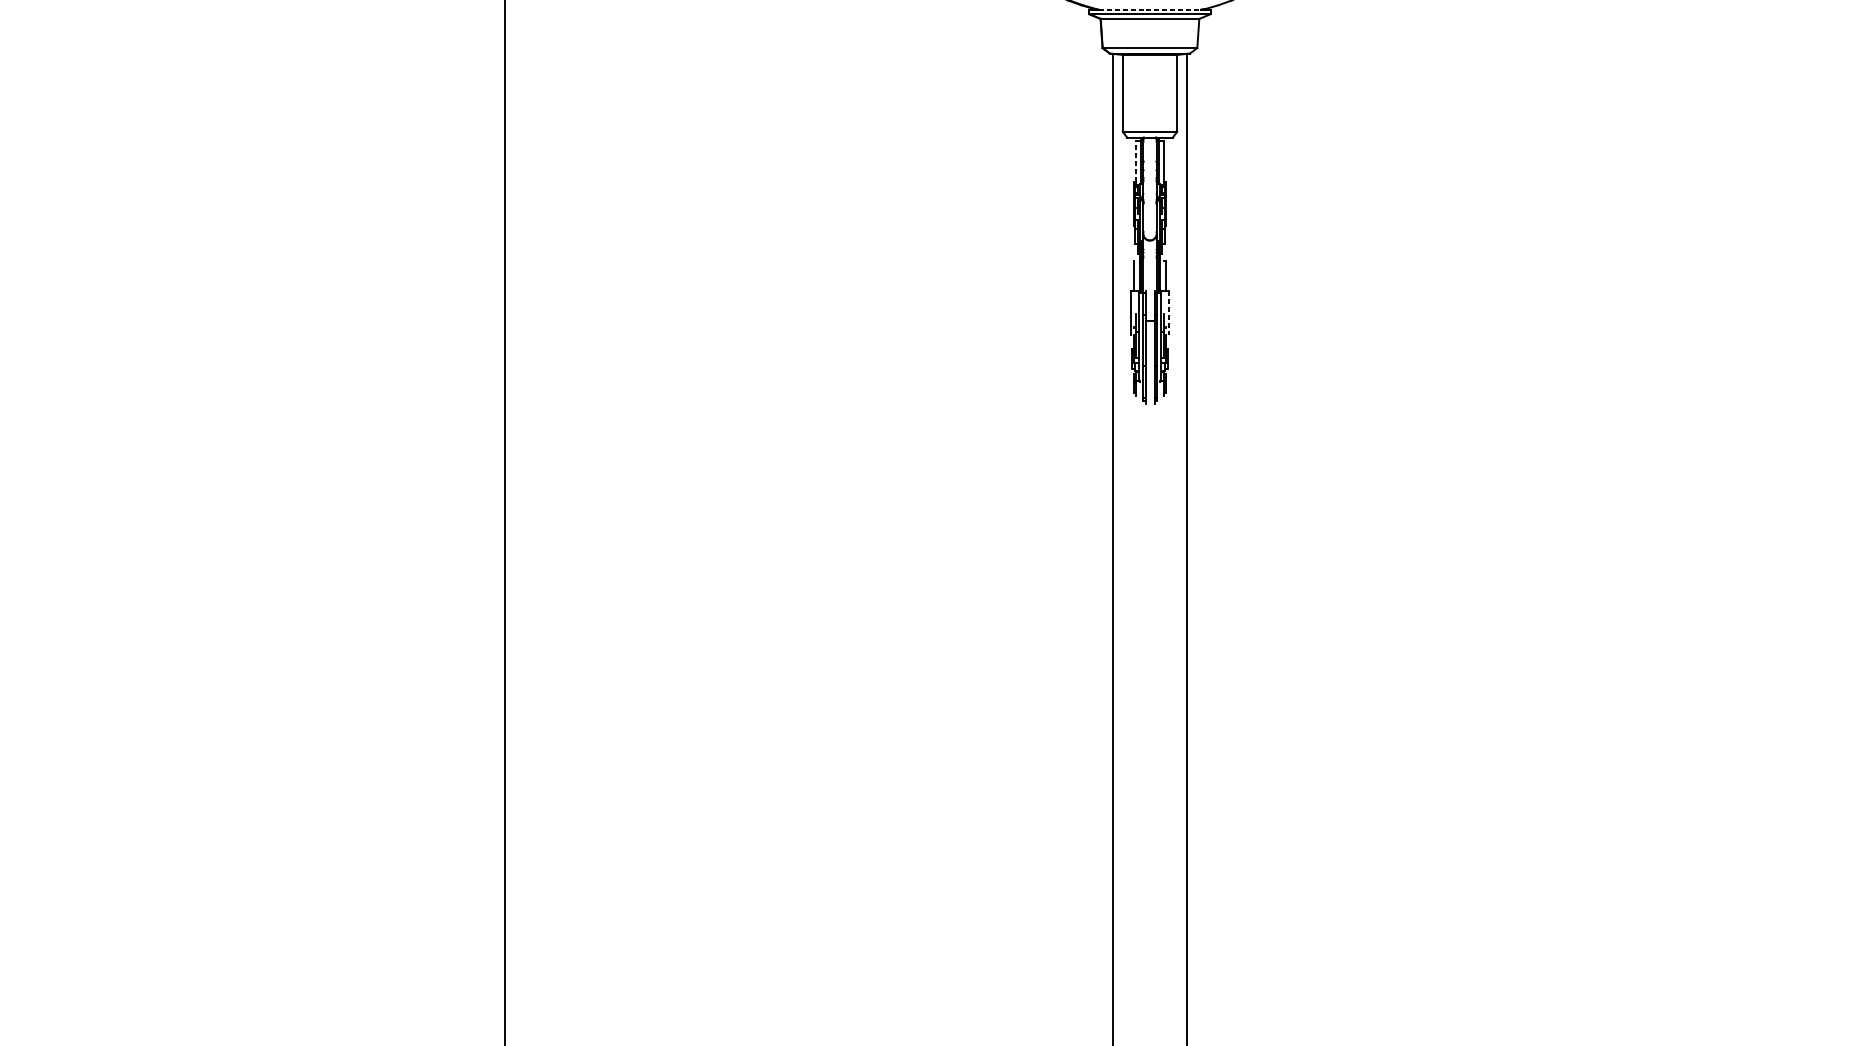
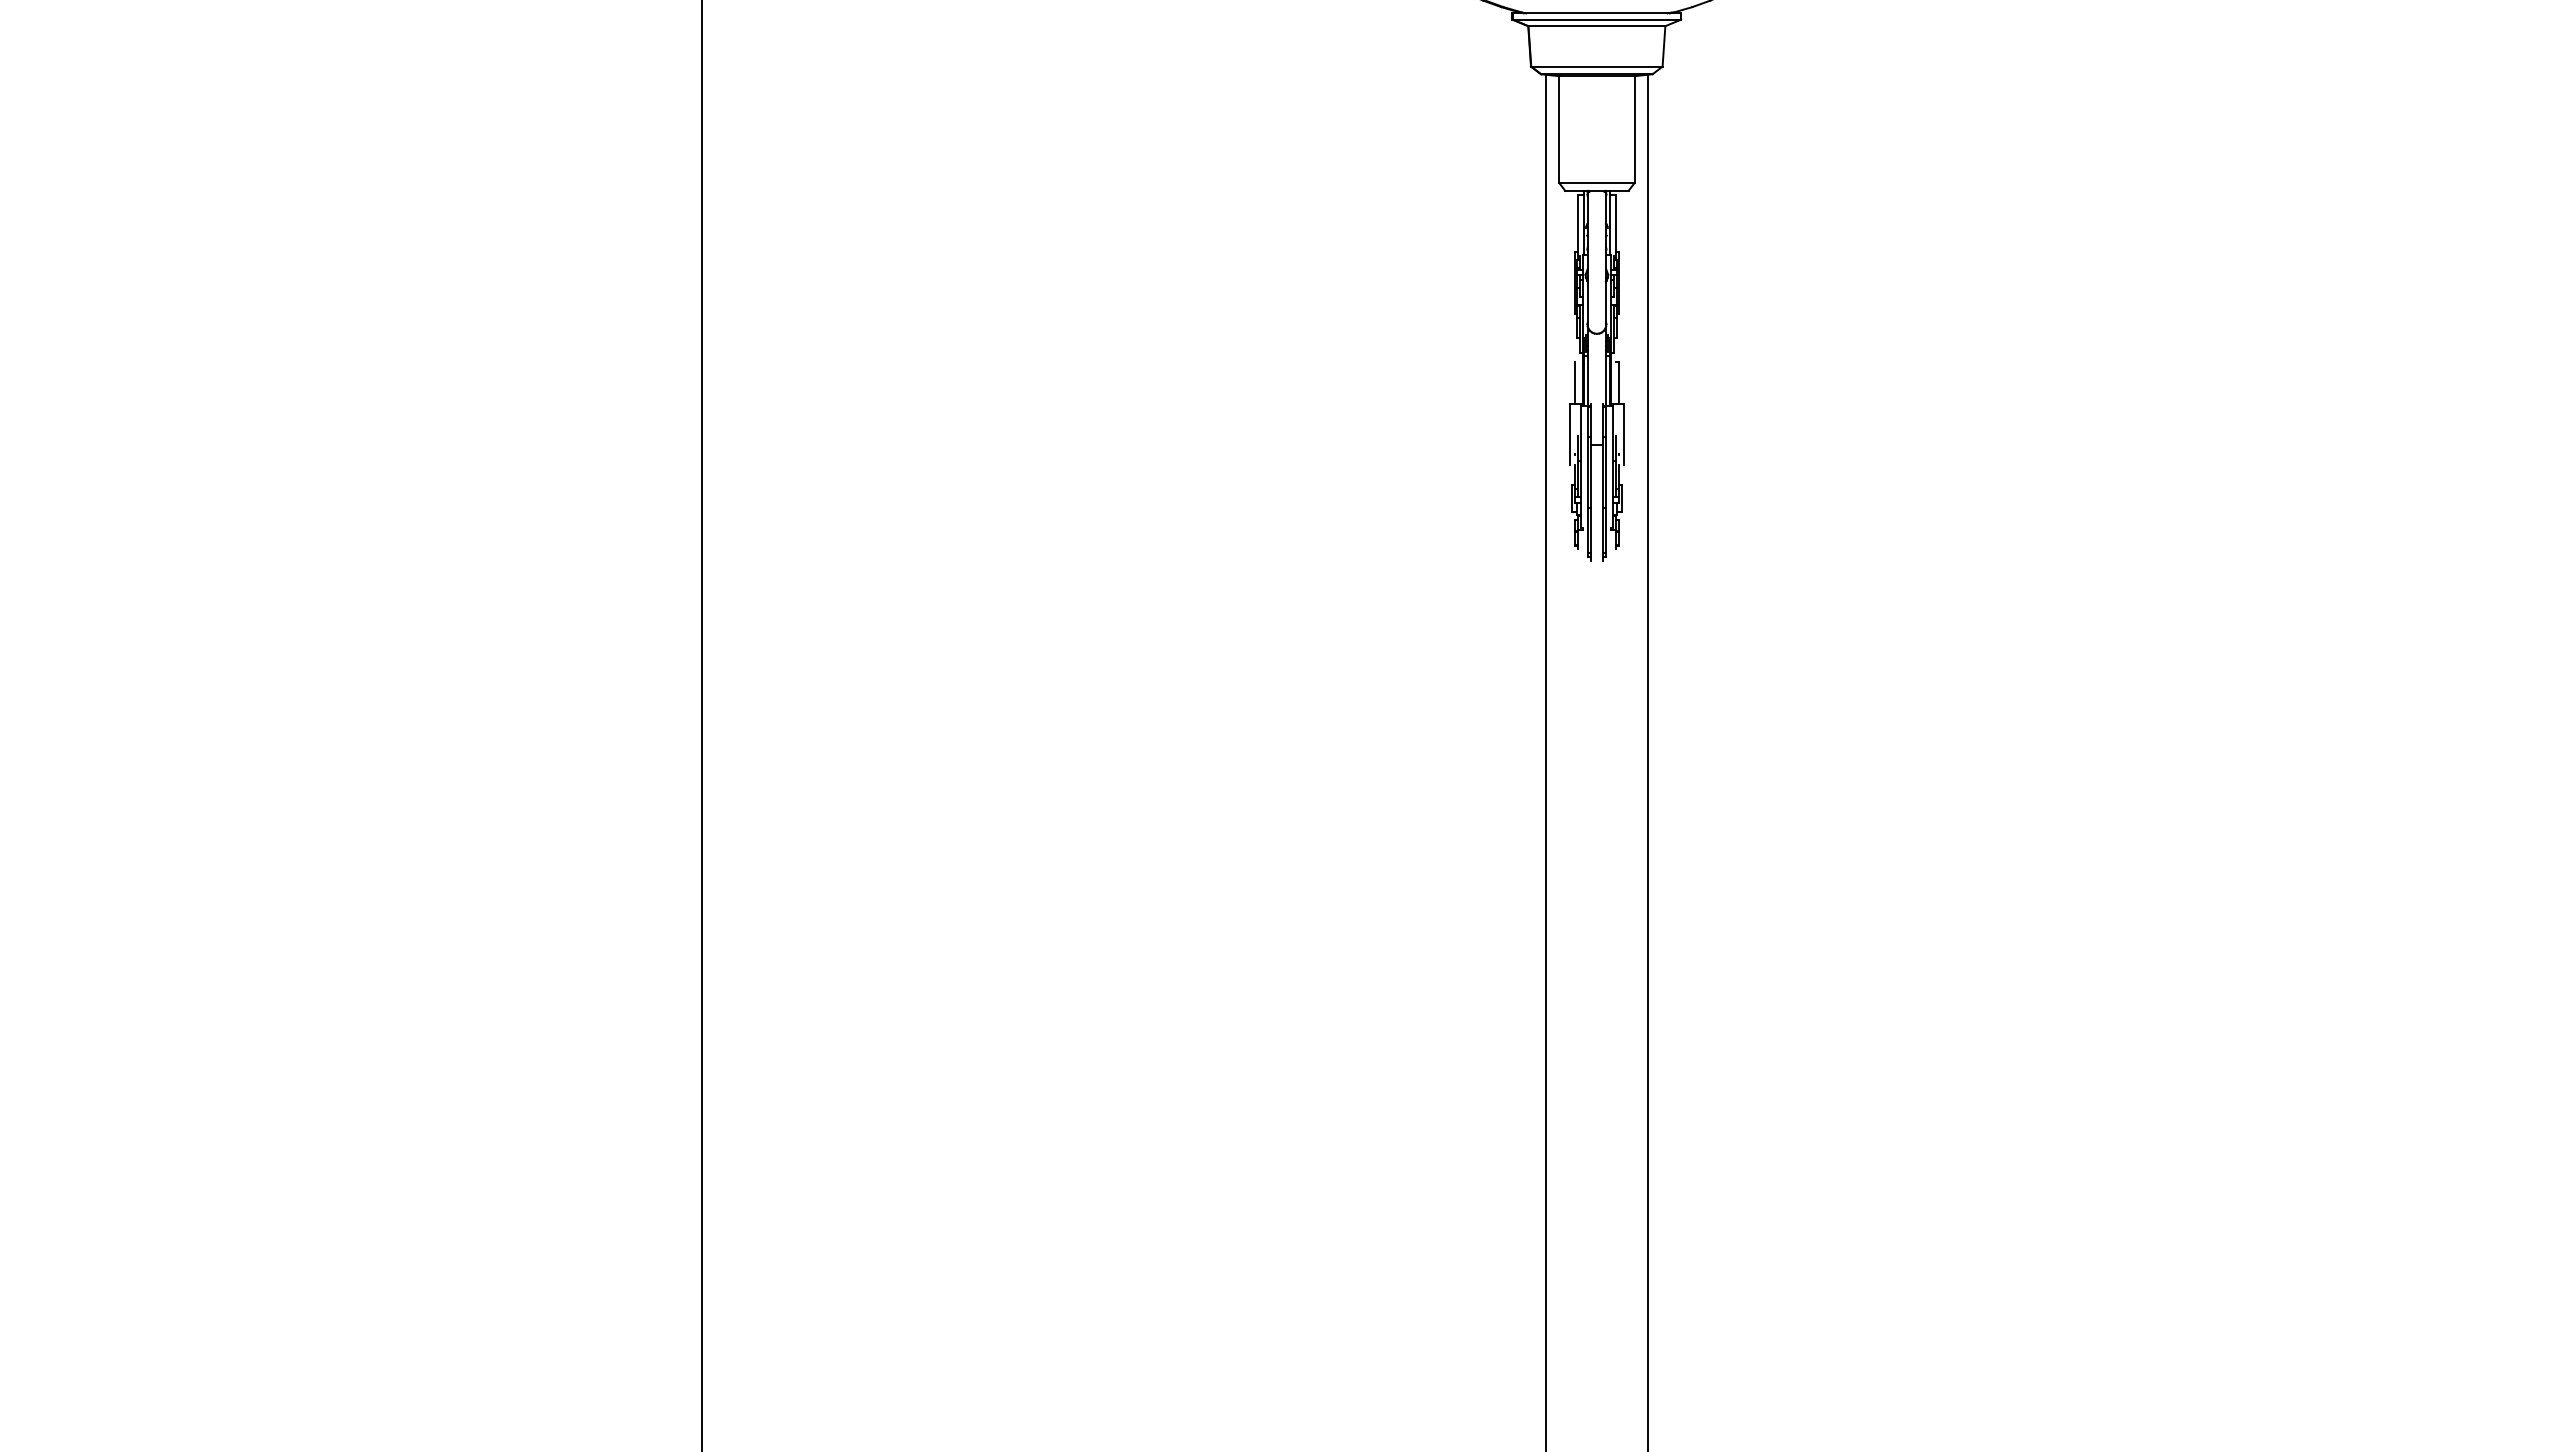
line: (1149, 9) -> (1596, 13), dashed -> solid
line: (1136, 161) -> (1578, 223), dashed -> solid
line: (1169, 313) -> (1623, 434), dashed -> solid

